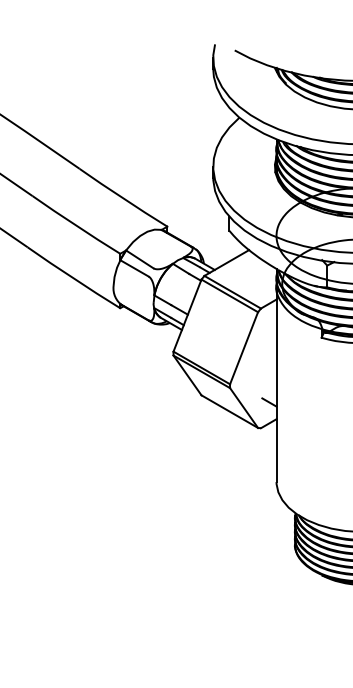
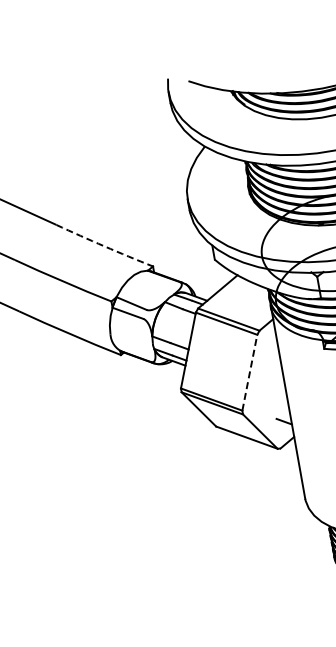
arc: (123, 198) -> (104, 246), solid -> dashed
line: (244, 348) -> (250, 372), solid -> dashed

